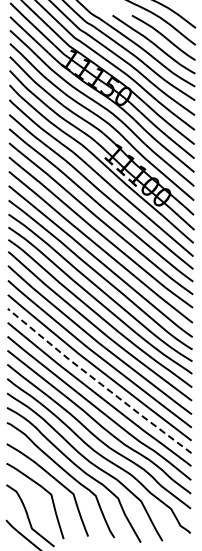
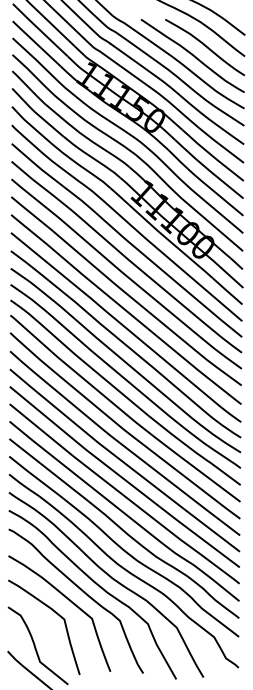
line: (98, 382) -> (123, 478), dashed -> solid

